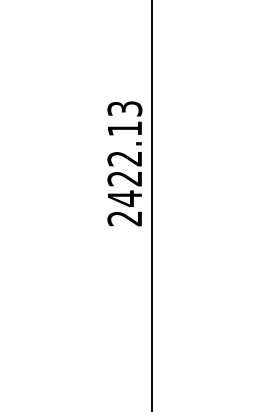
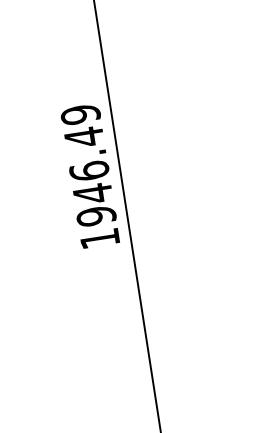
text: (124, 163) -> (89, 176), 2422.13 -> 1946.49

